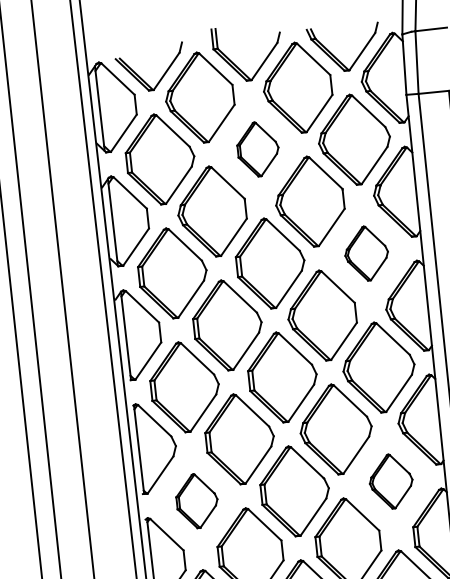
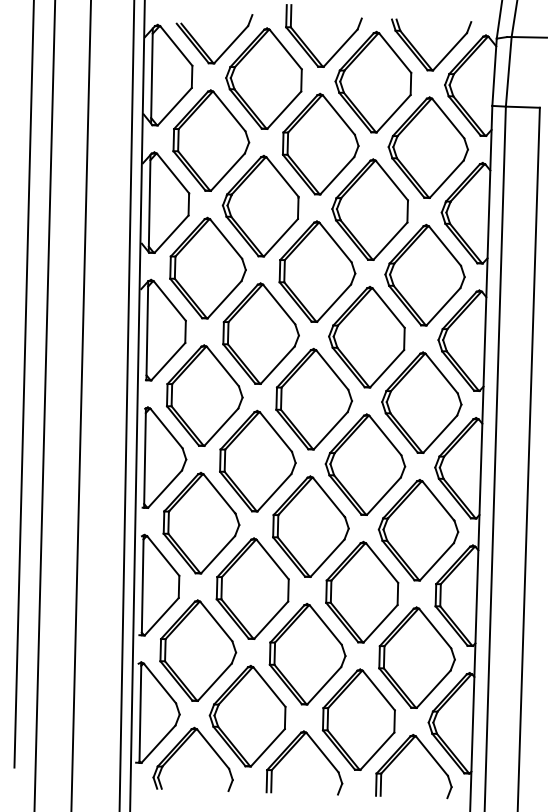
part: (257, 148) -> (320, 143), size x1.67
part: (366, 252) -> (424, 274), size x1.67
part: (391, 481) -> (418, 530), size x1.67
part: (197, 501) -> (201, 523), size x1.67

